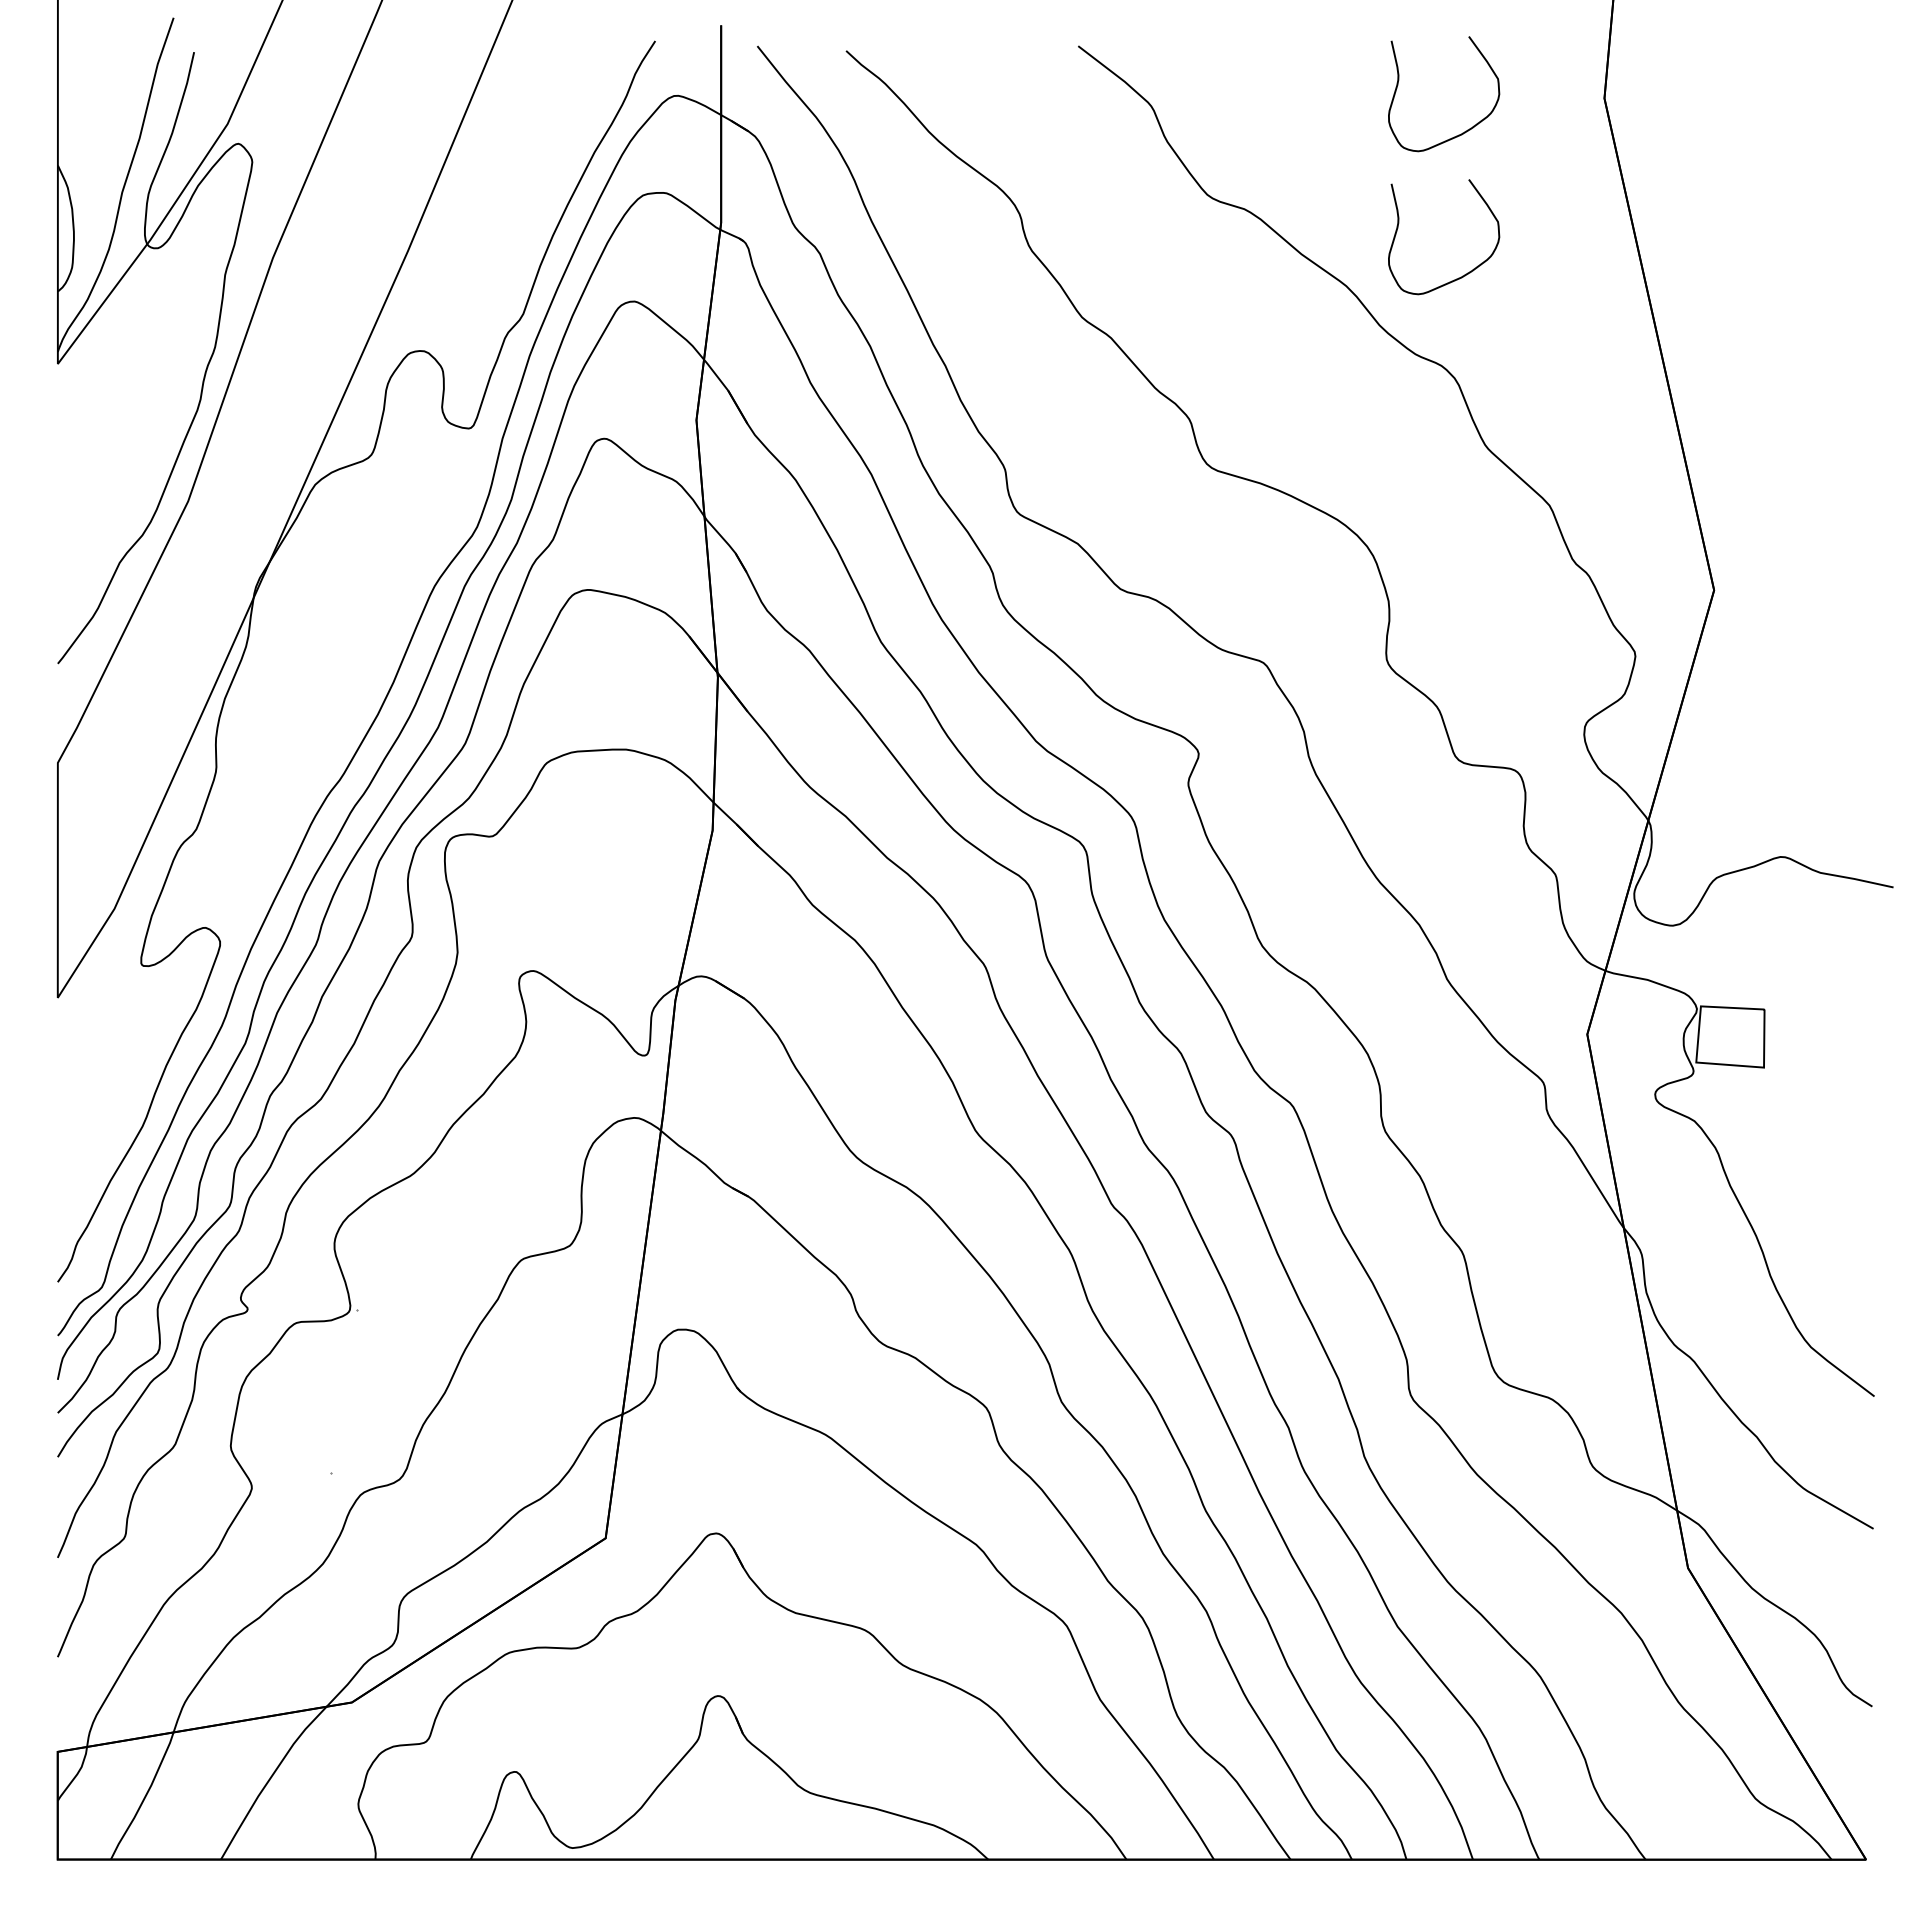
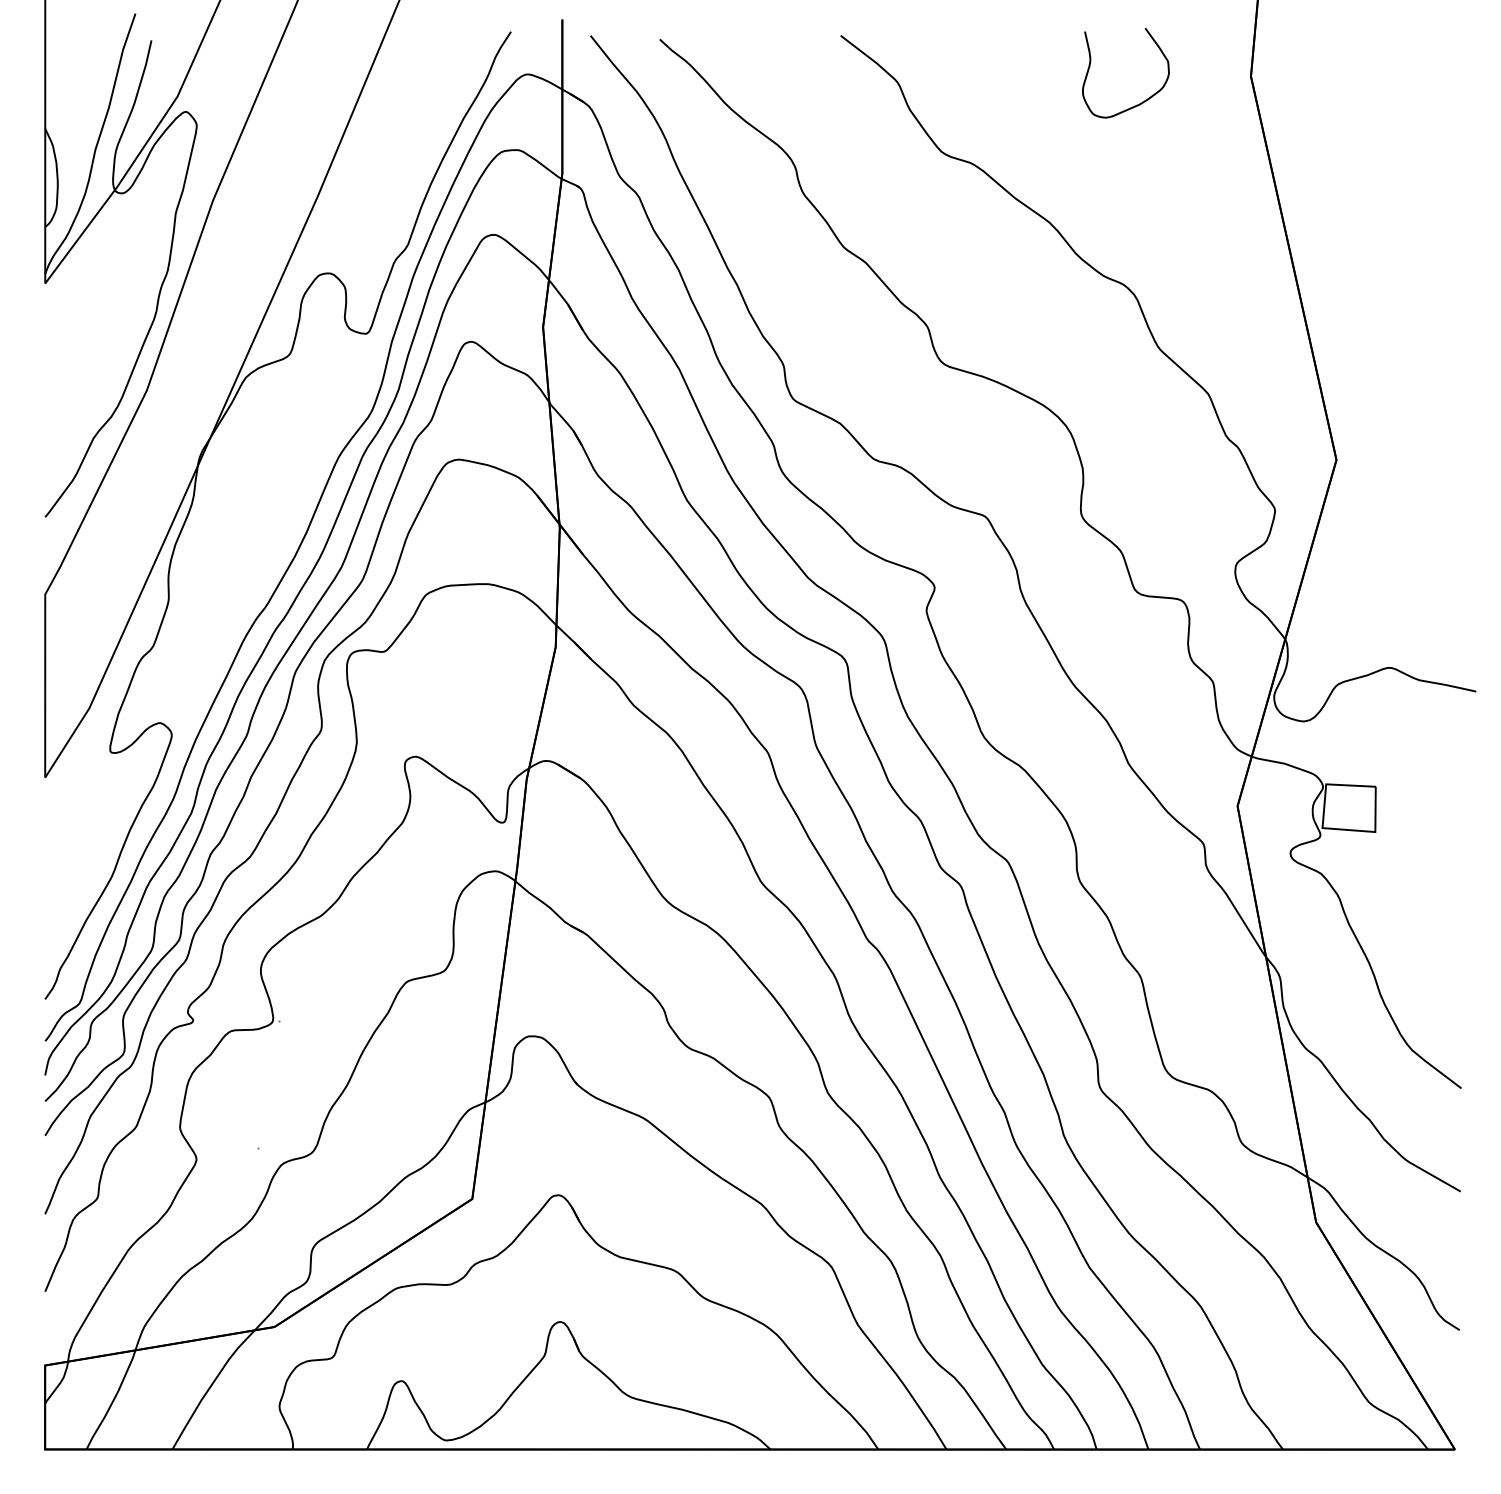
curve: (1467, 272) -> (1144, 212), removed

